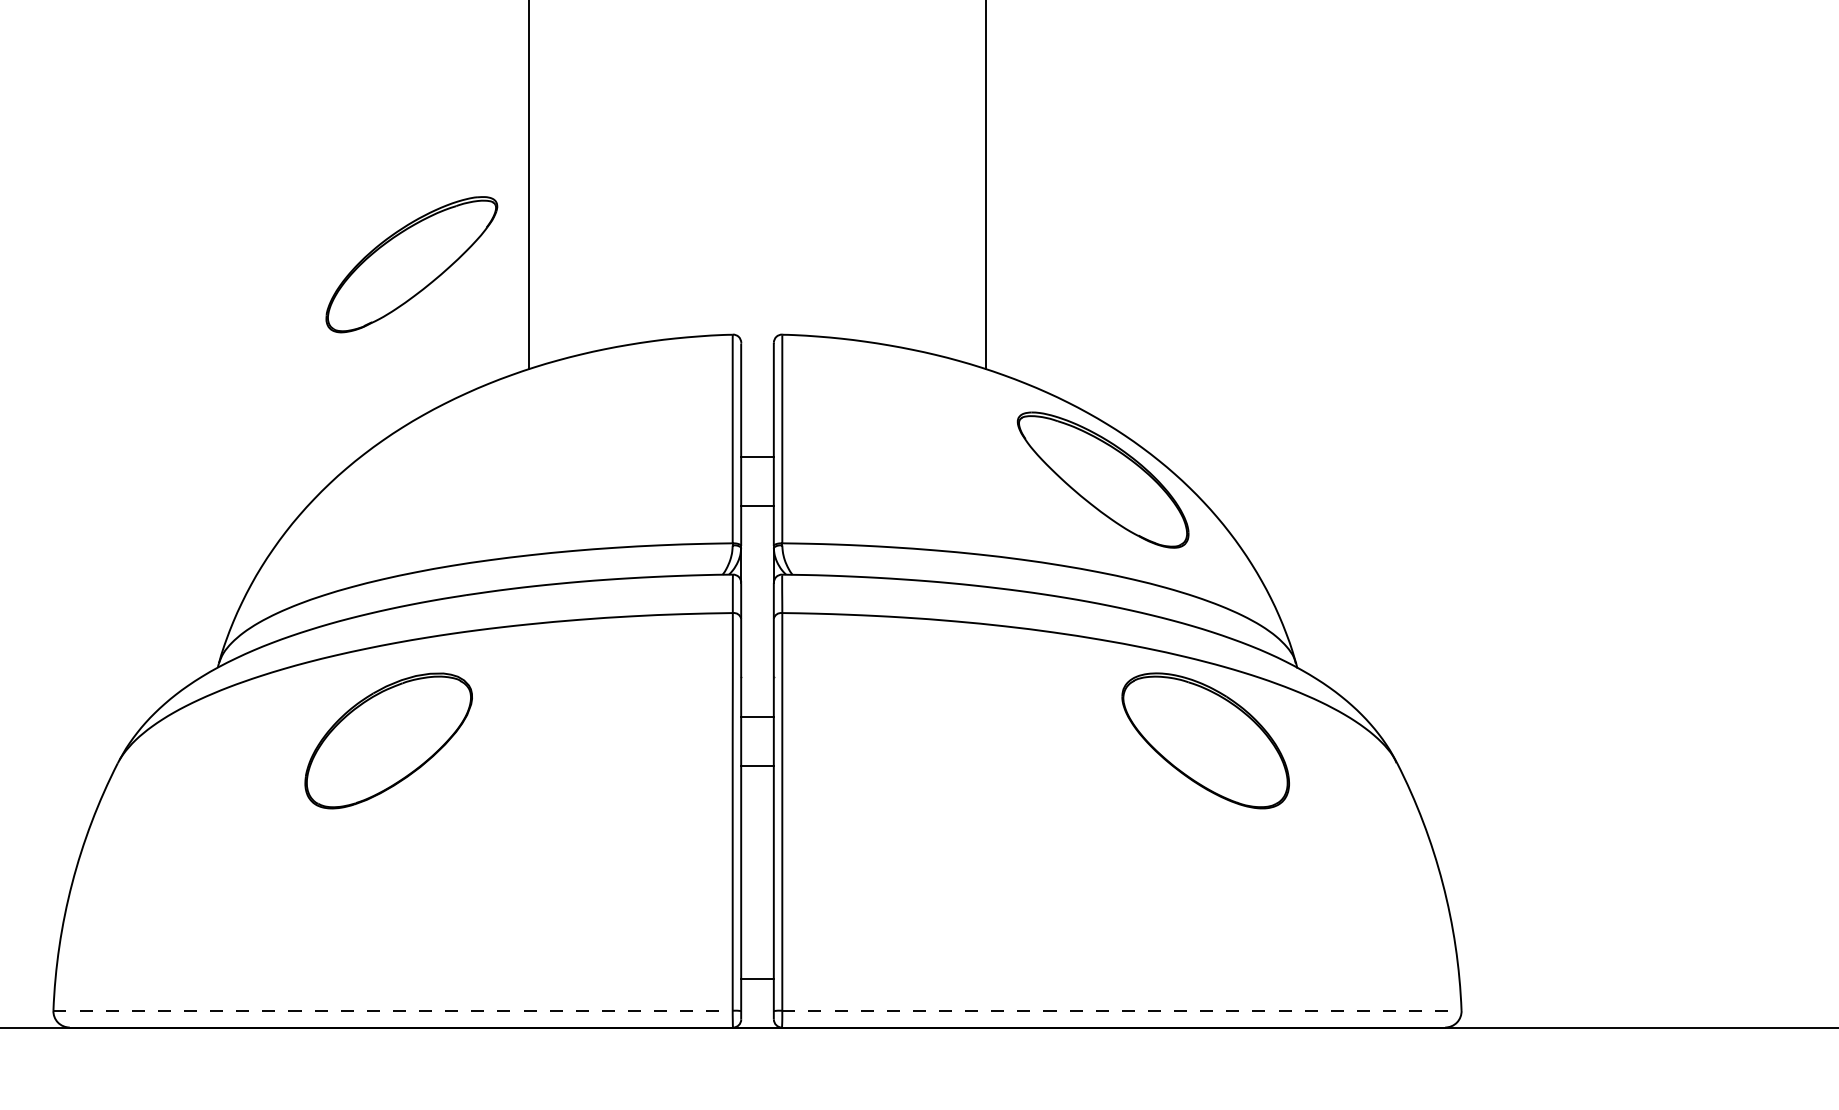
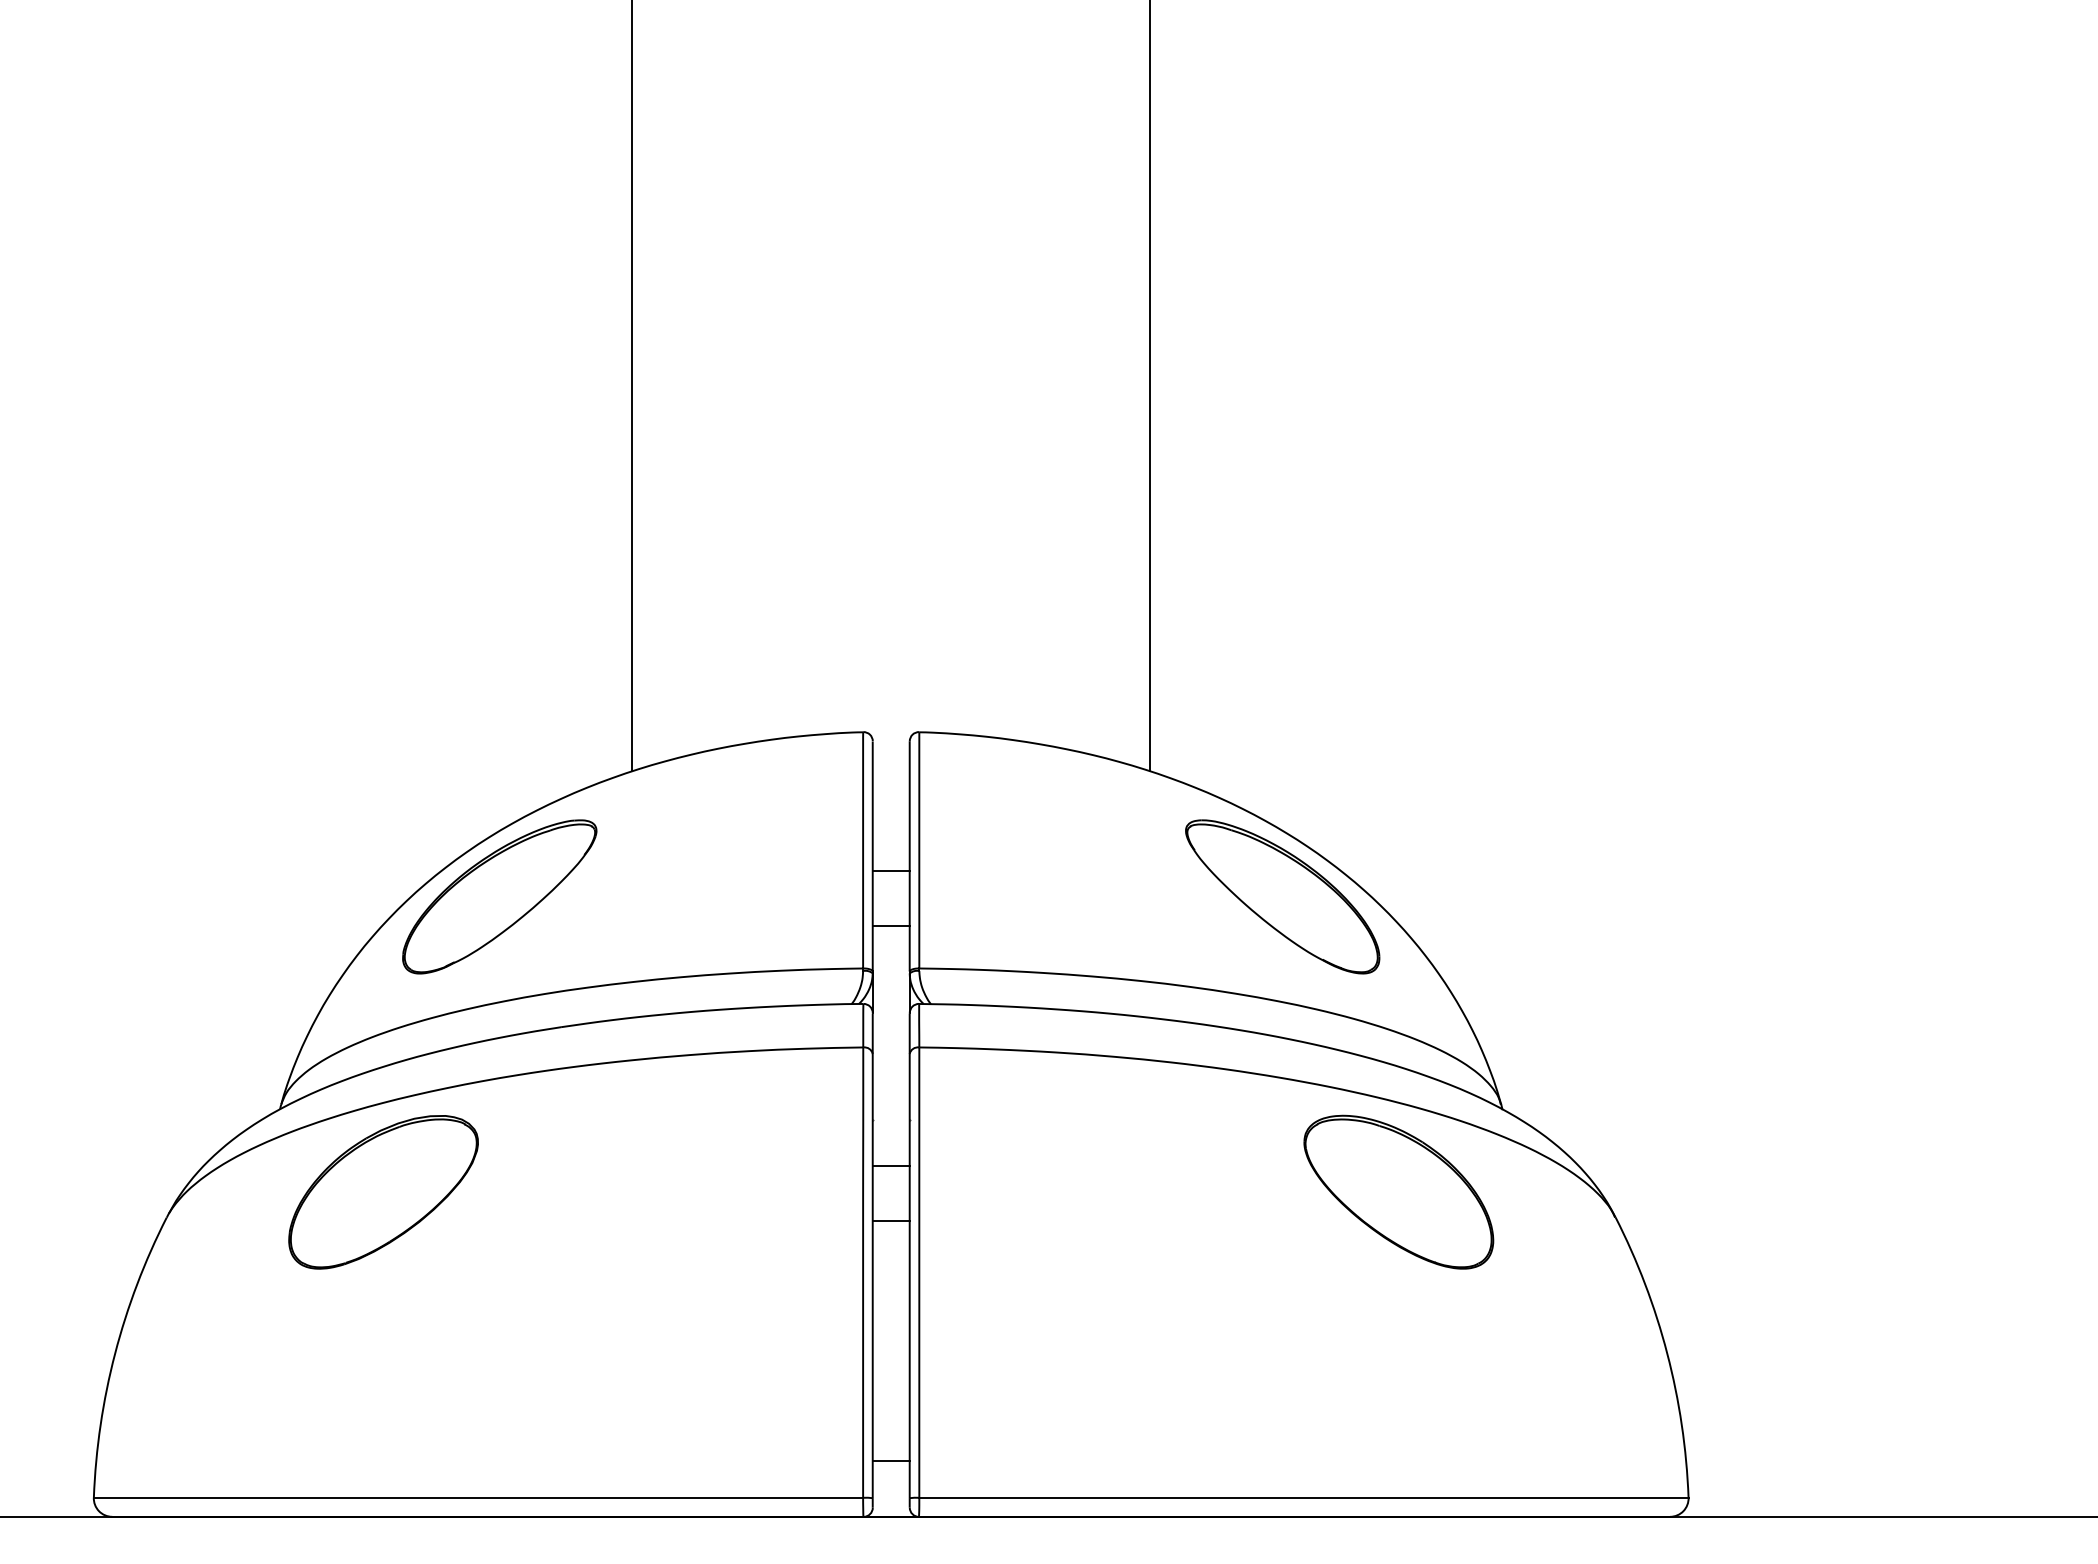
part: (411, 264) -> (499, 896), moved
part: (388, 741) -> (383, 1192), moved
line: (393, 1010) -> (478, 1497), dashed -> solid
line: (1121, 1010) -> (1303, 1497), dashed -> solid

